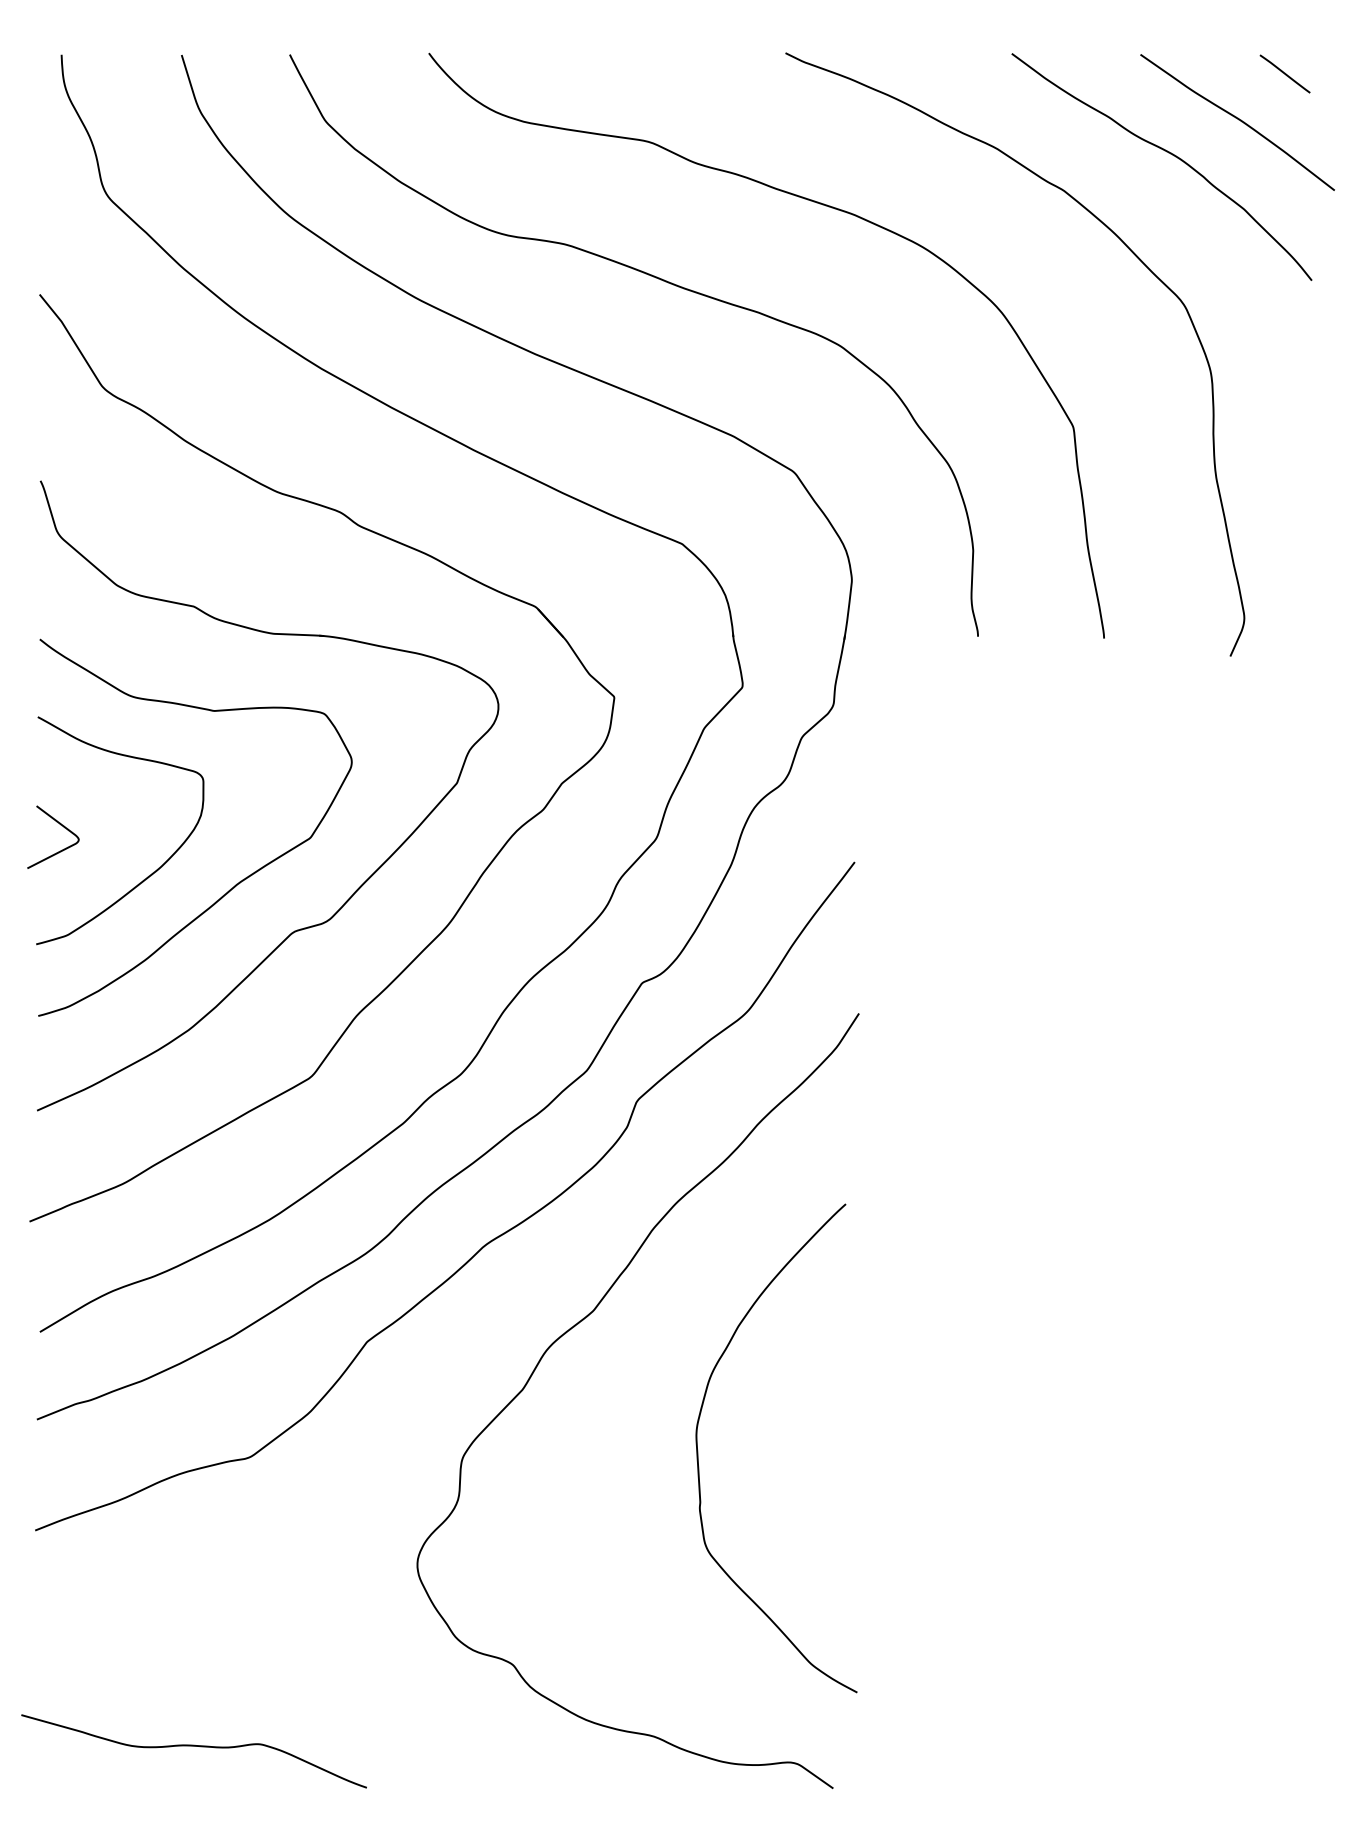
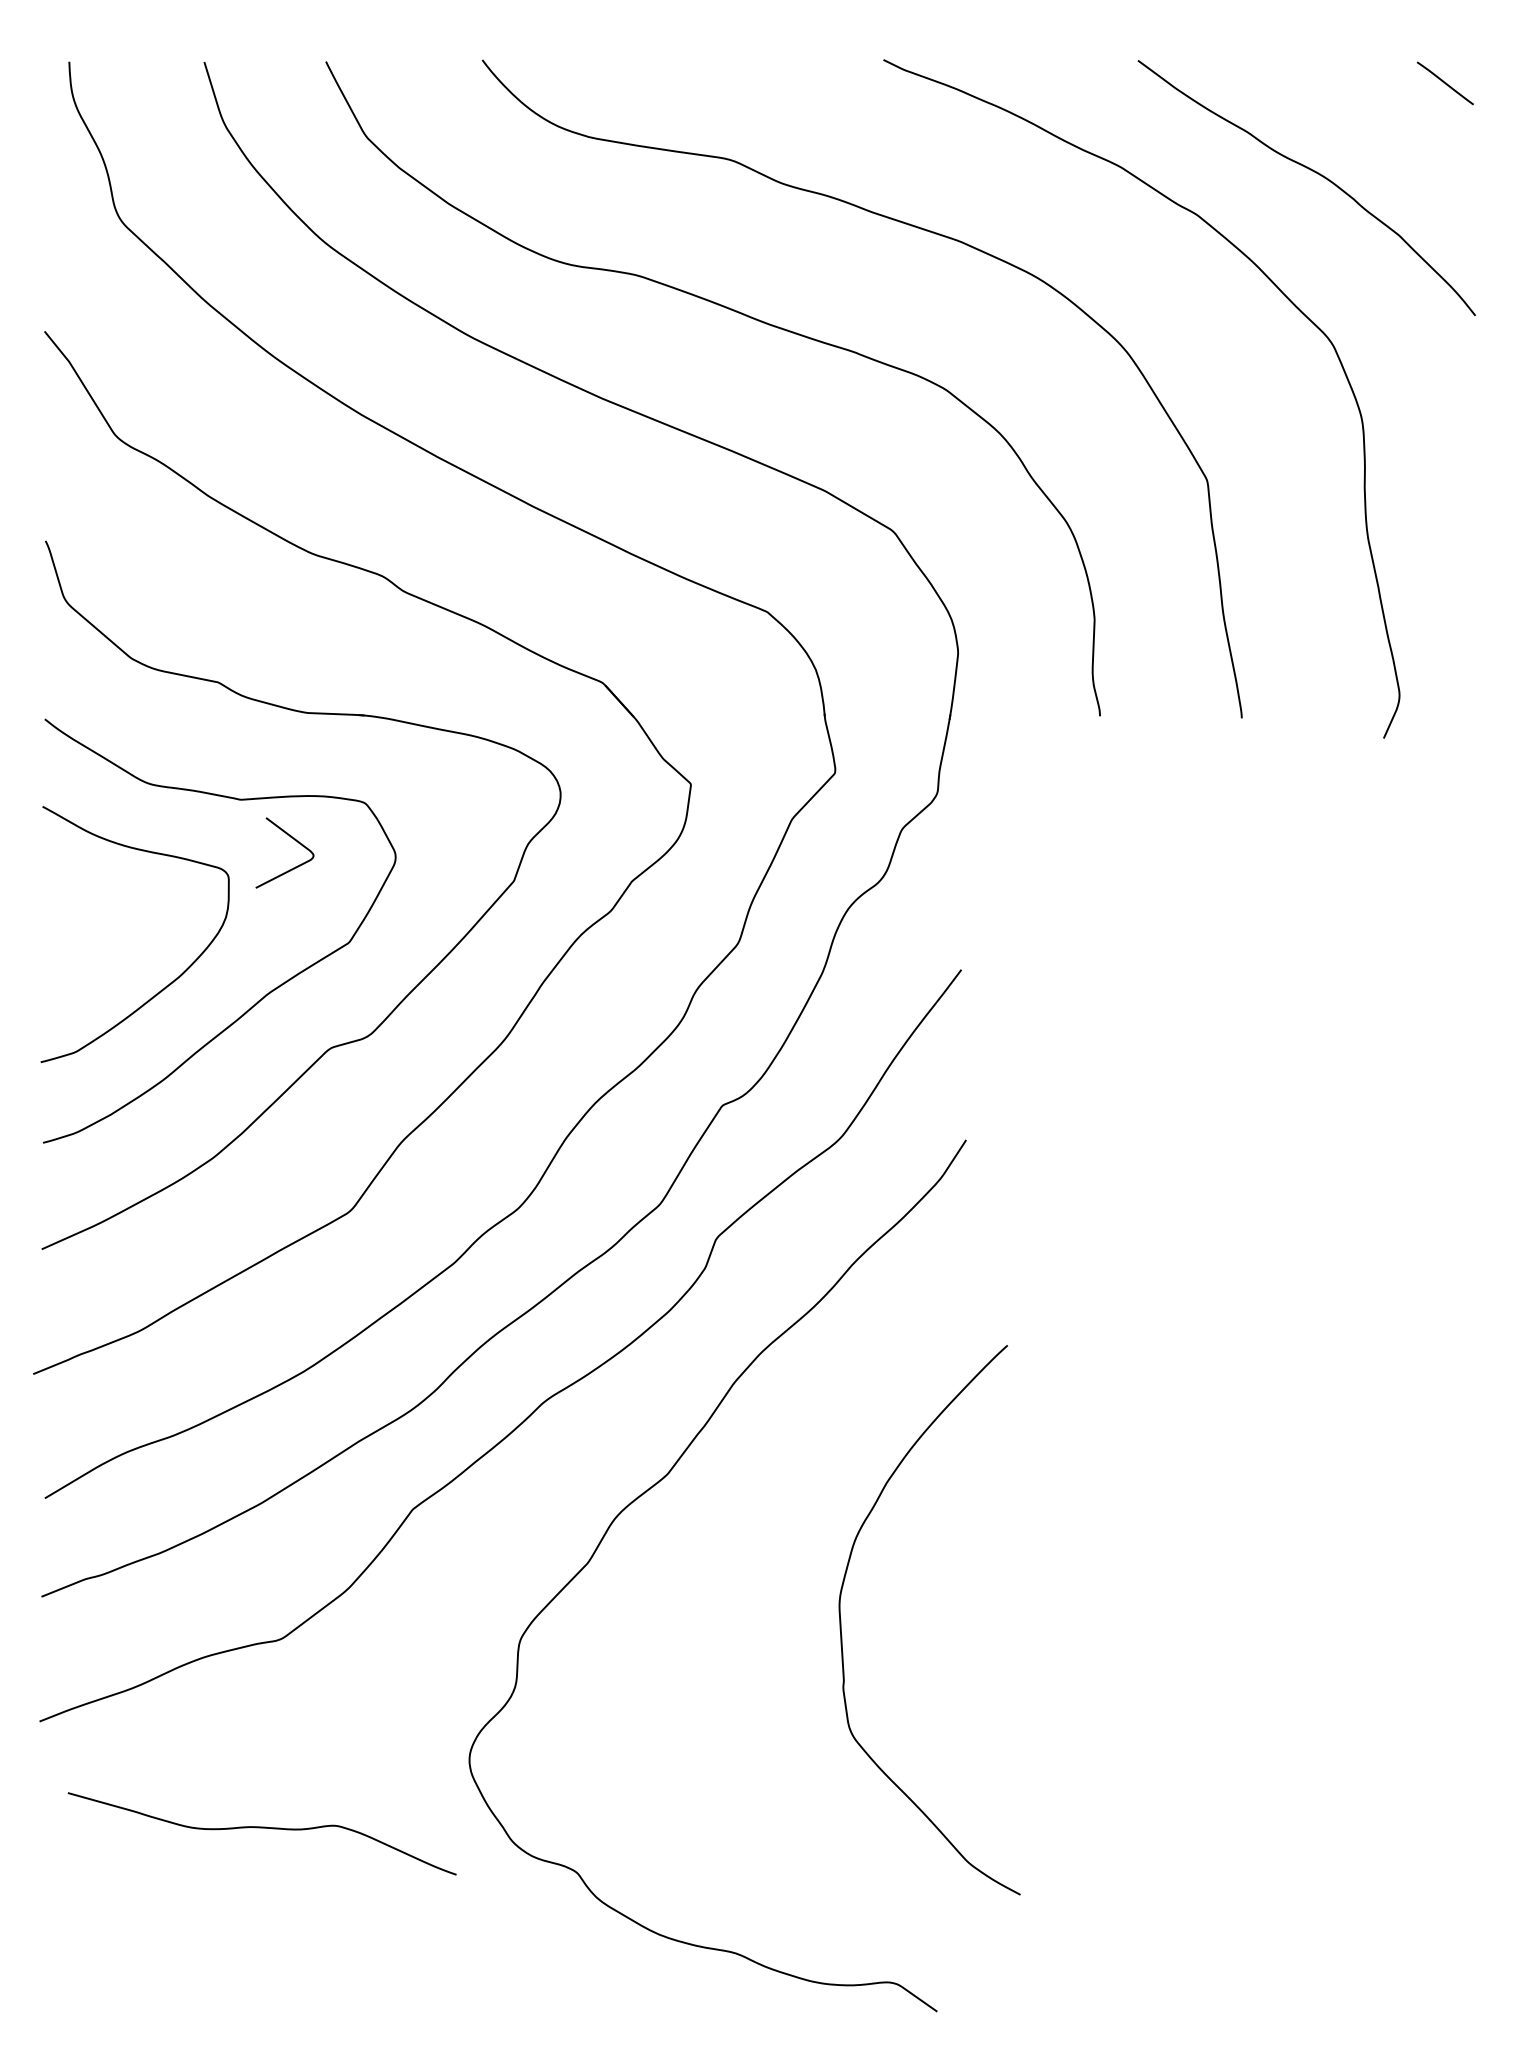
curve: (1238, 120) -> (1392, 135), removed
curve: (60, 825) -> (292, 839), moved
curve: (698, 1450) -> (841, 1622), moved
curve: (193, 1746) -> (261, 1828), moved

